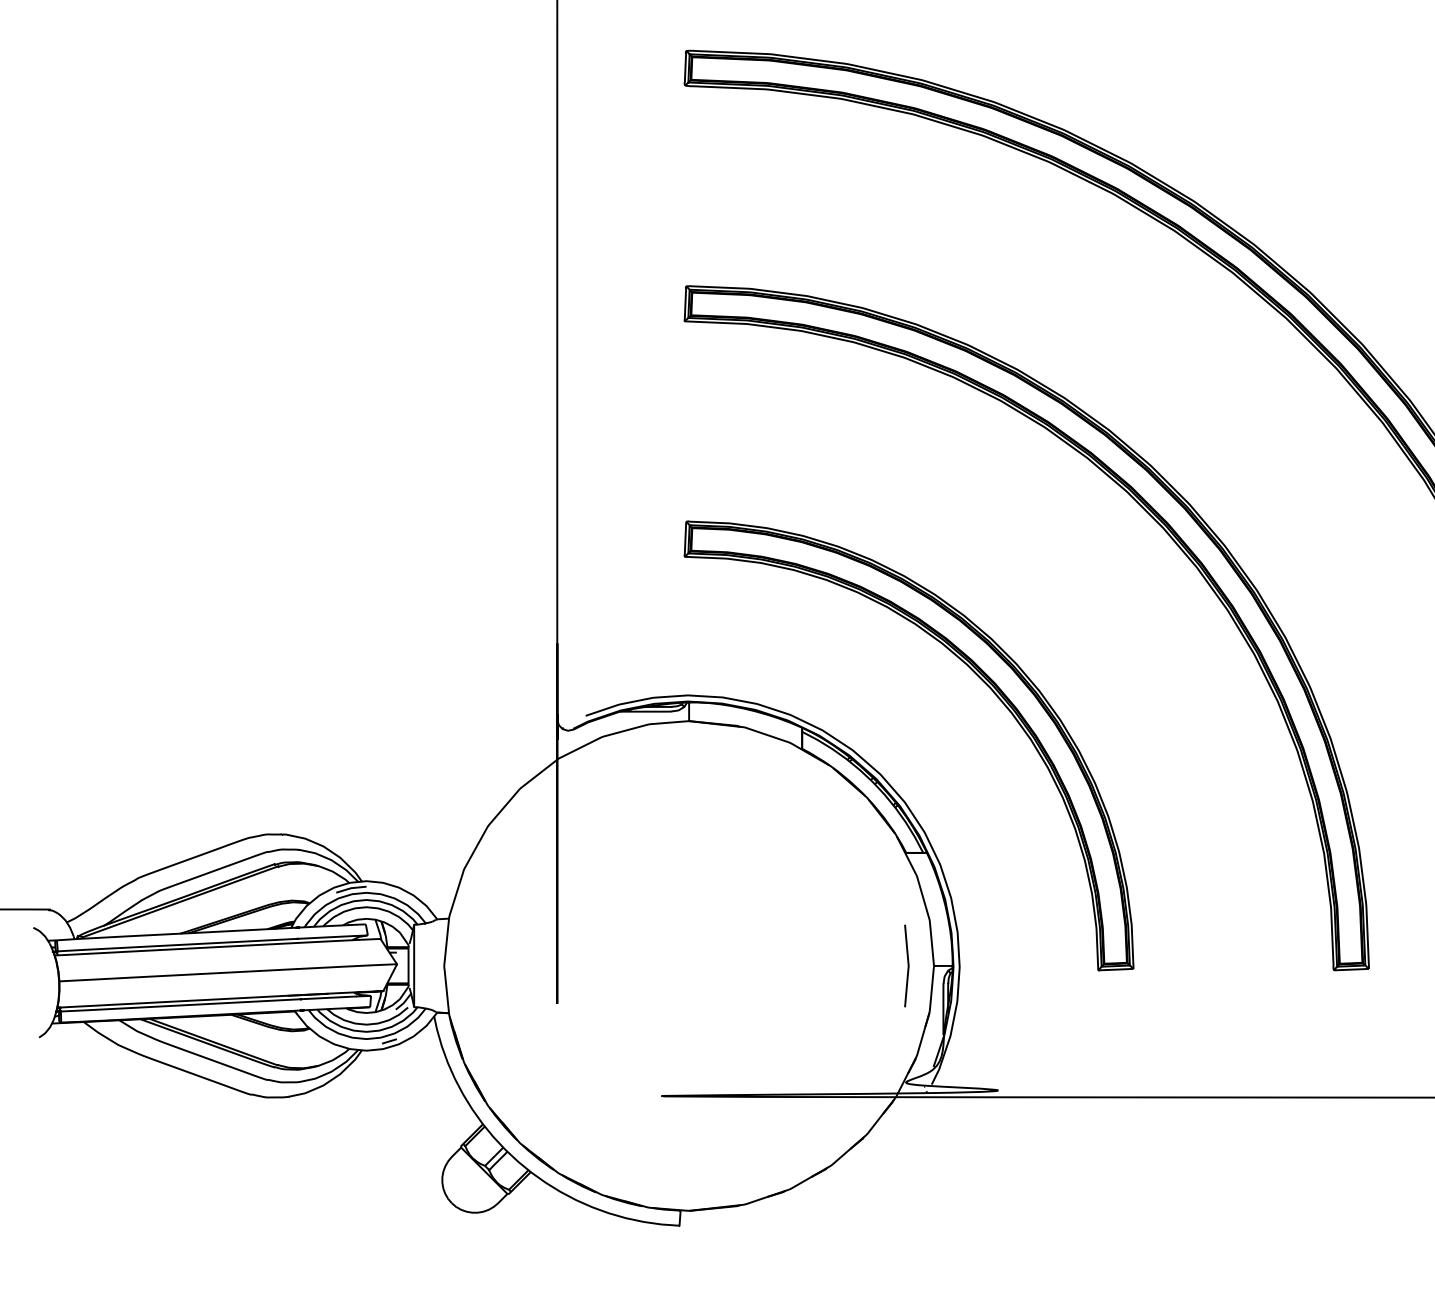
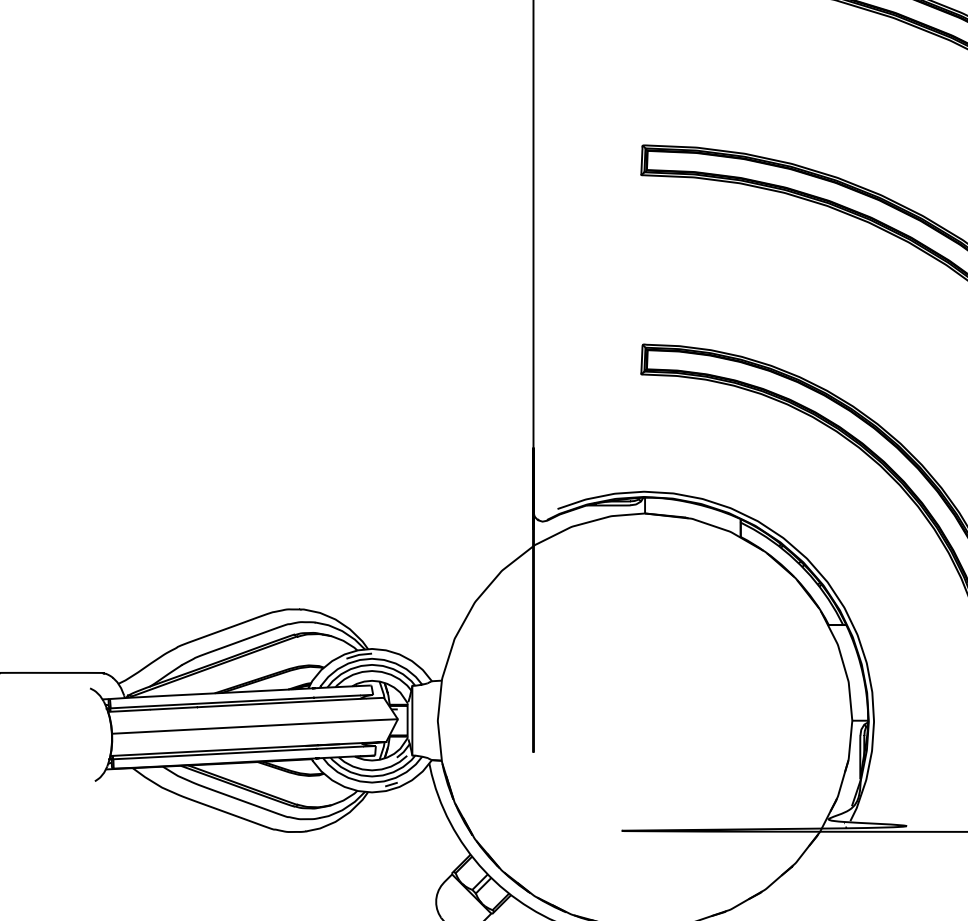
curve: (907, 965) -> (829, 720), removed

